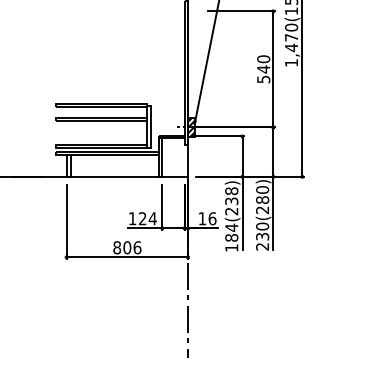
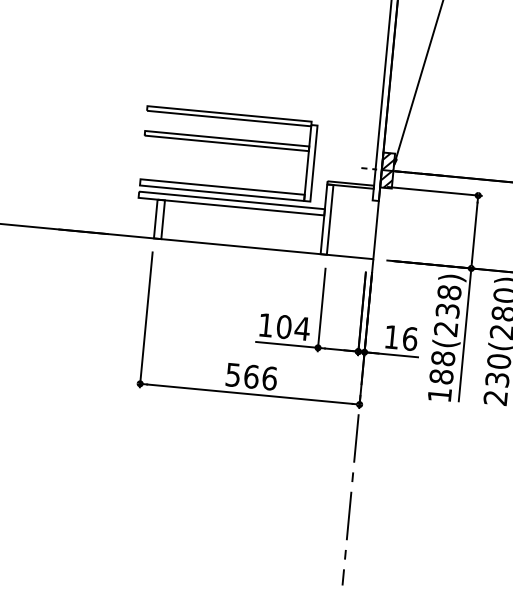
text: (142, 218) -> (283, 326), 124 -> 104
text: (231, 227) -> (442, 357), 184(238) -> 188(238)
text: (122, 247) -> (242, 375), 806 -> 566

